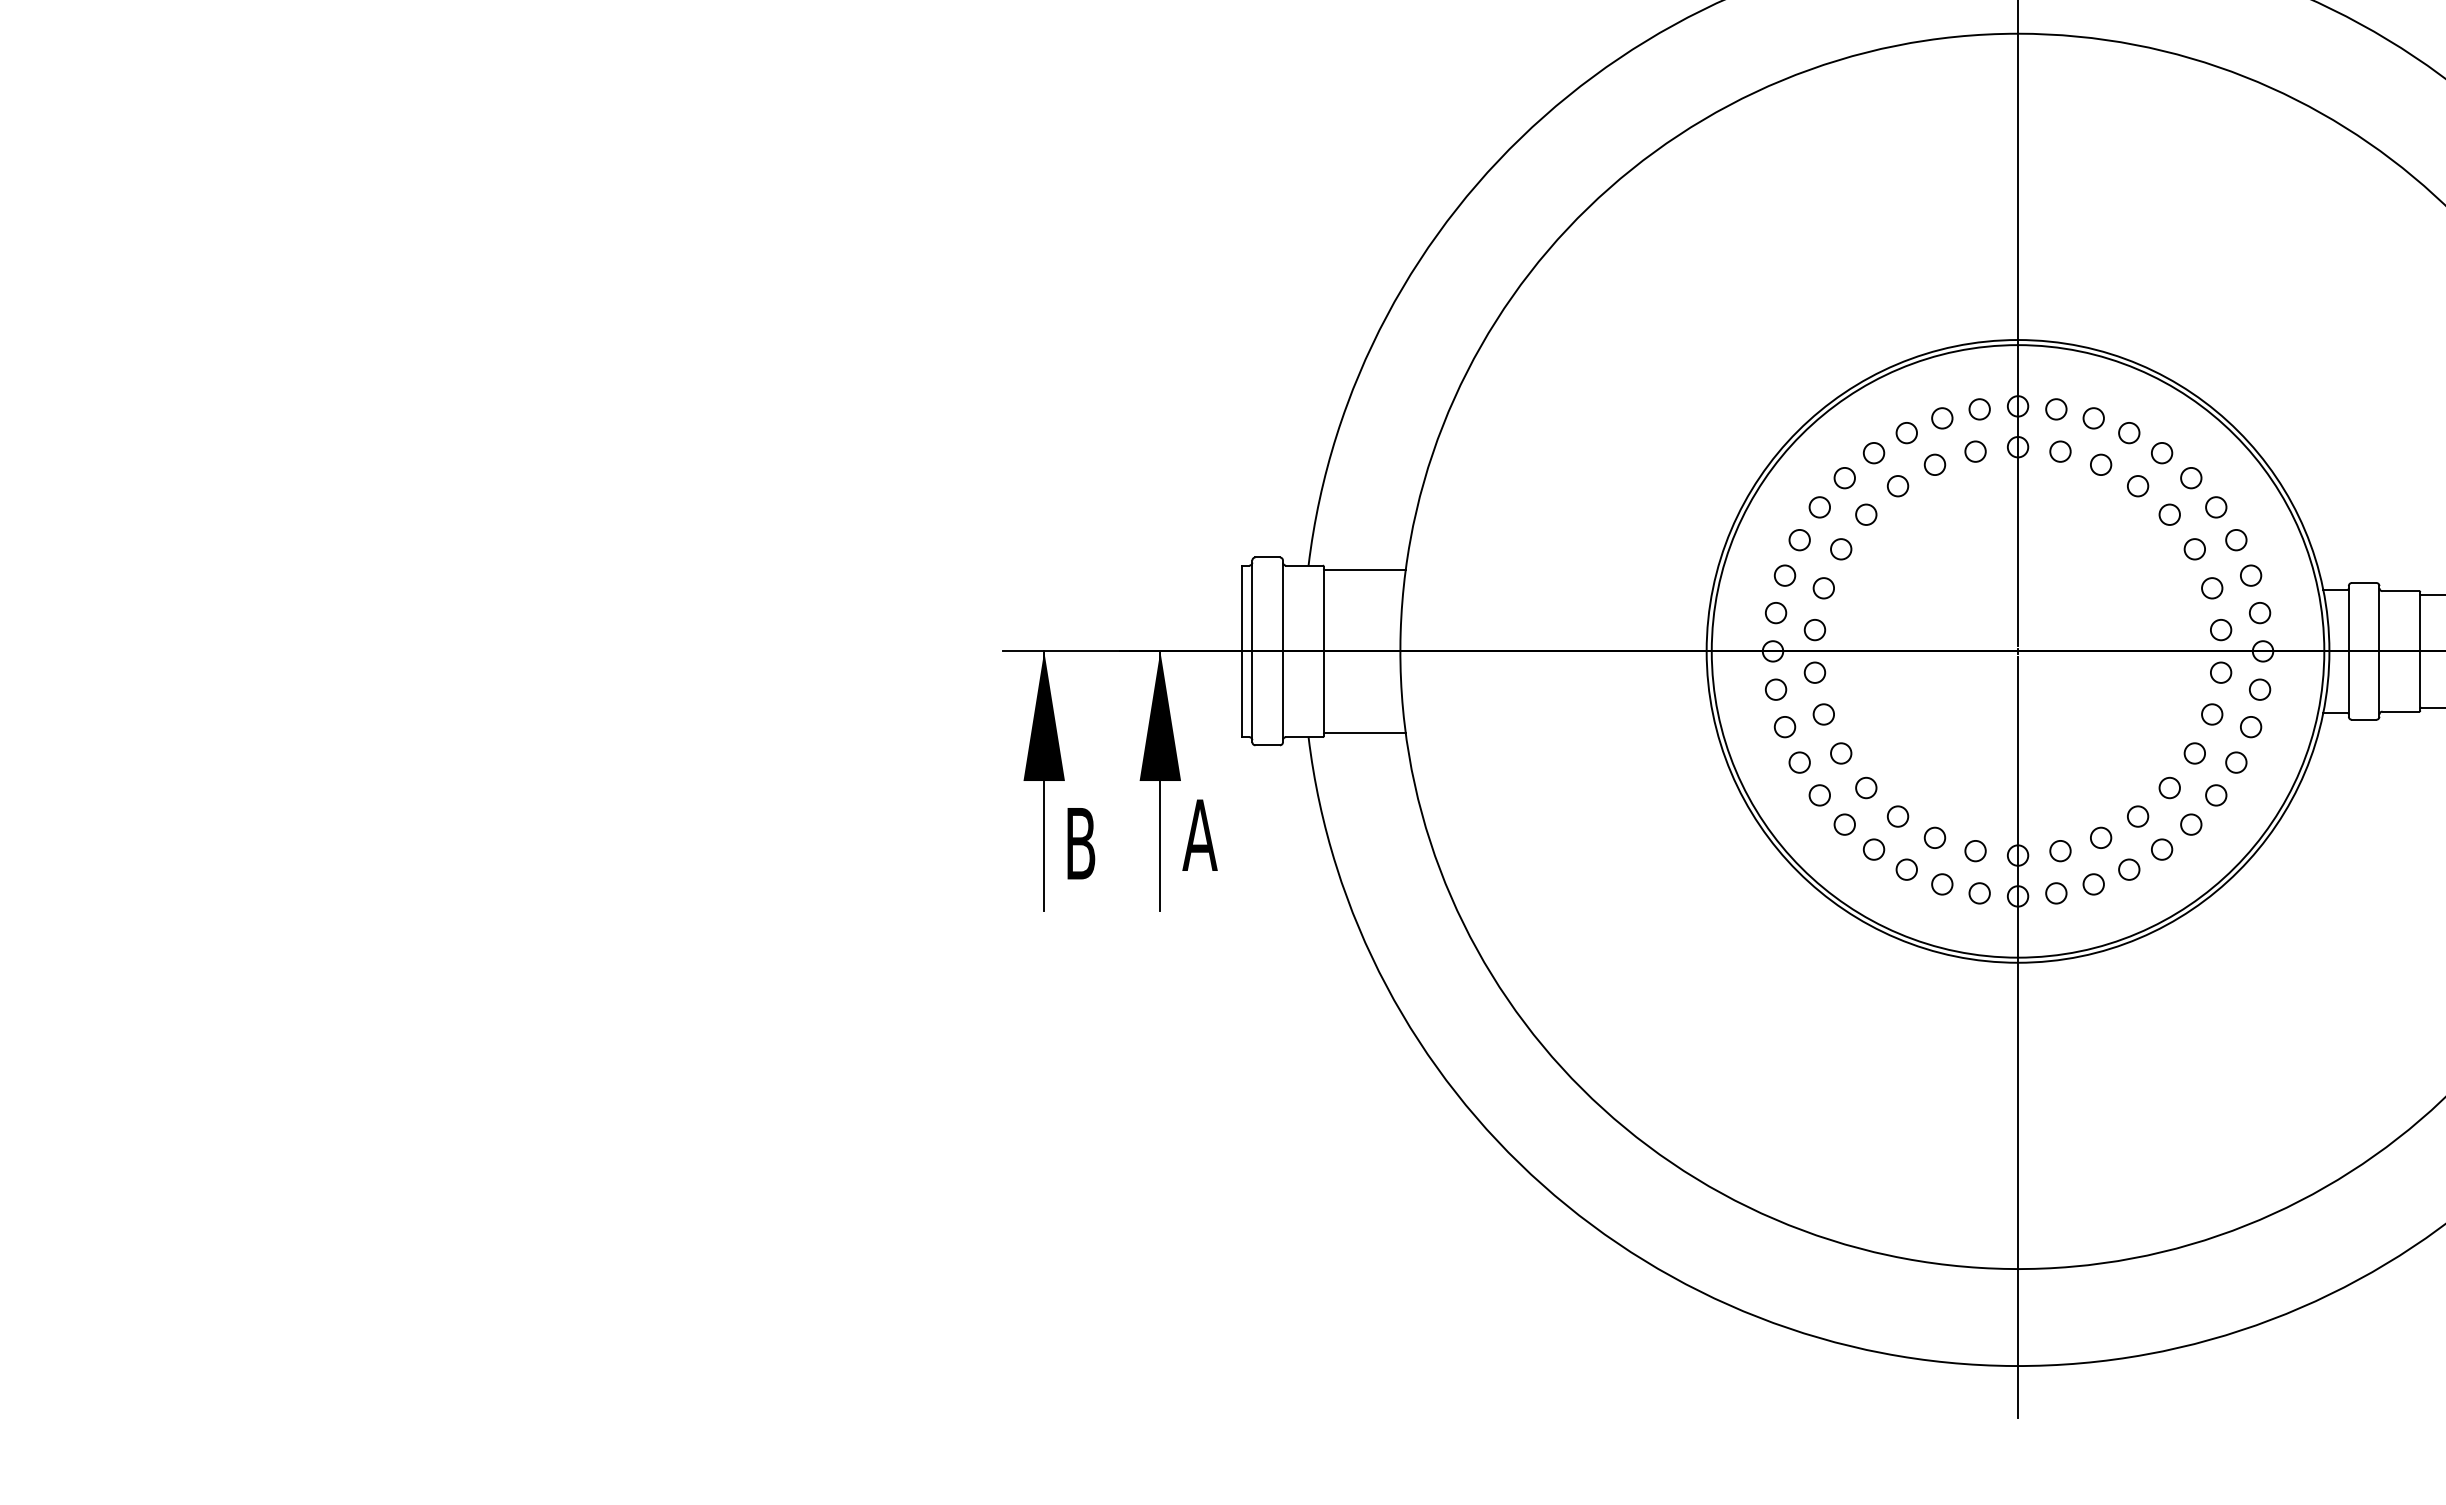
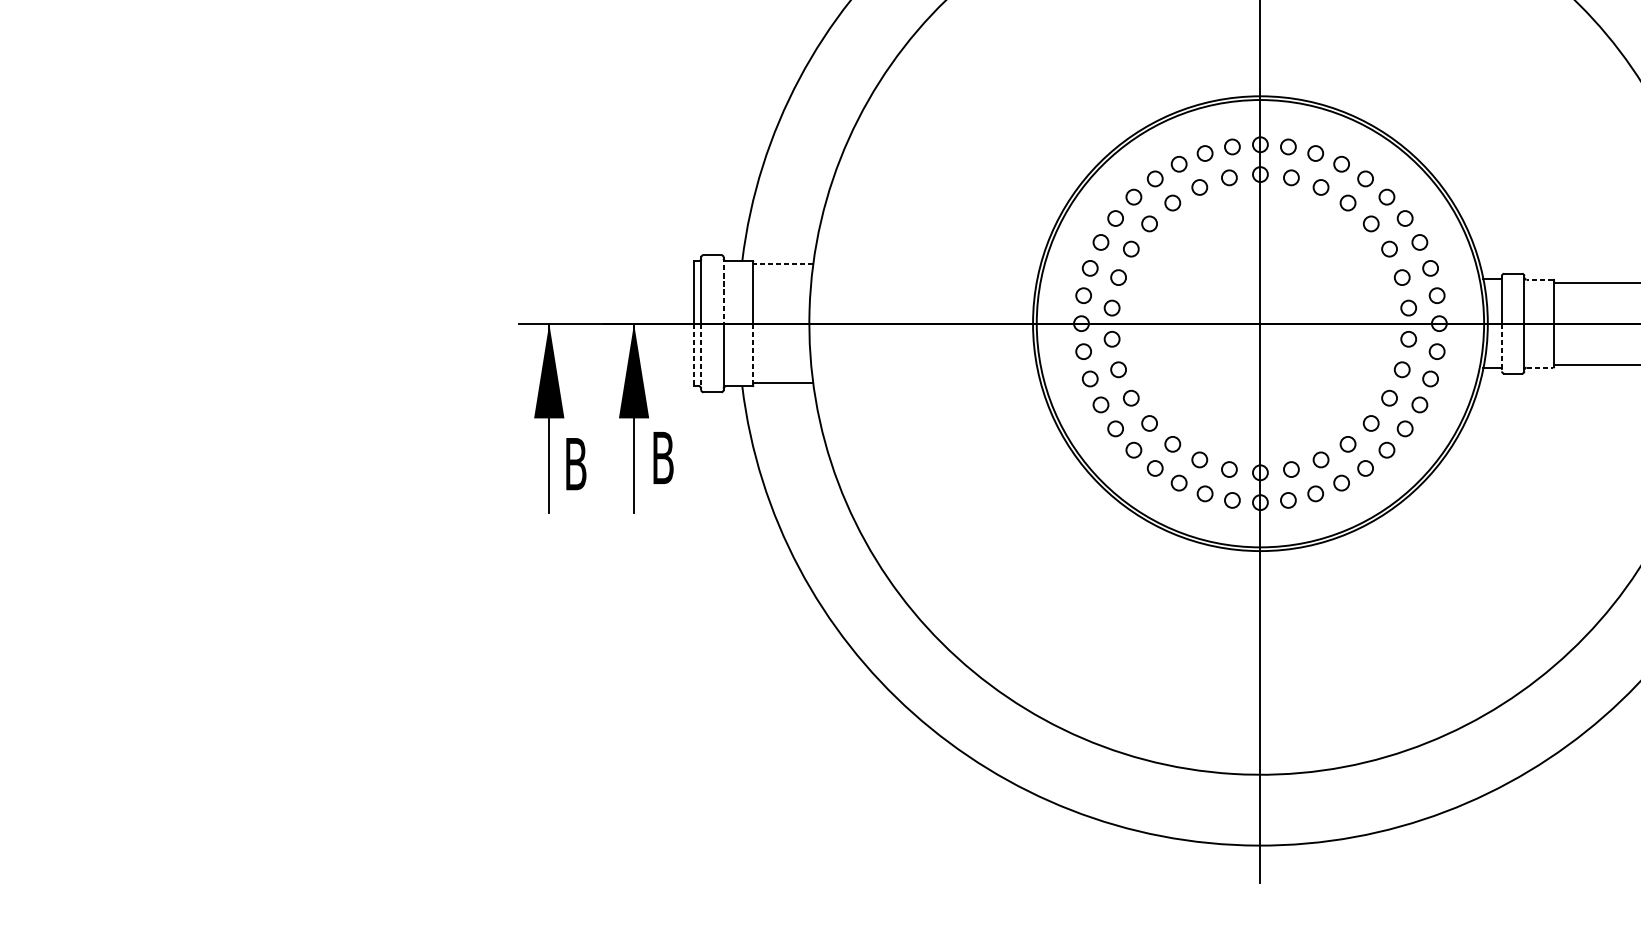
line: (1364, 569) -> (783, 263), solid -> dashed
line: (2400, 591) -> (1539, 279), solid -> dashed
line: (1282, 606) -> (723, 290), solid -> dashed
line: (2348, 684) -> (1501, 347), solid -> dashed
line: (1242, 694) -> (694, 355), solid -> dashed
line: (1323, 694) -> (753, 355), solid -> dashed
line: (1252, 697) -> (701, 357), solid -> dashed
line: (2401, 711) -> (1540, 367), solid -> dashed
text: (1199, 834) -> (662, 457), A -> B

